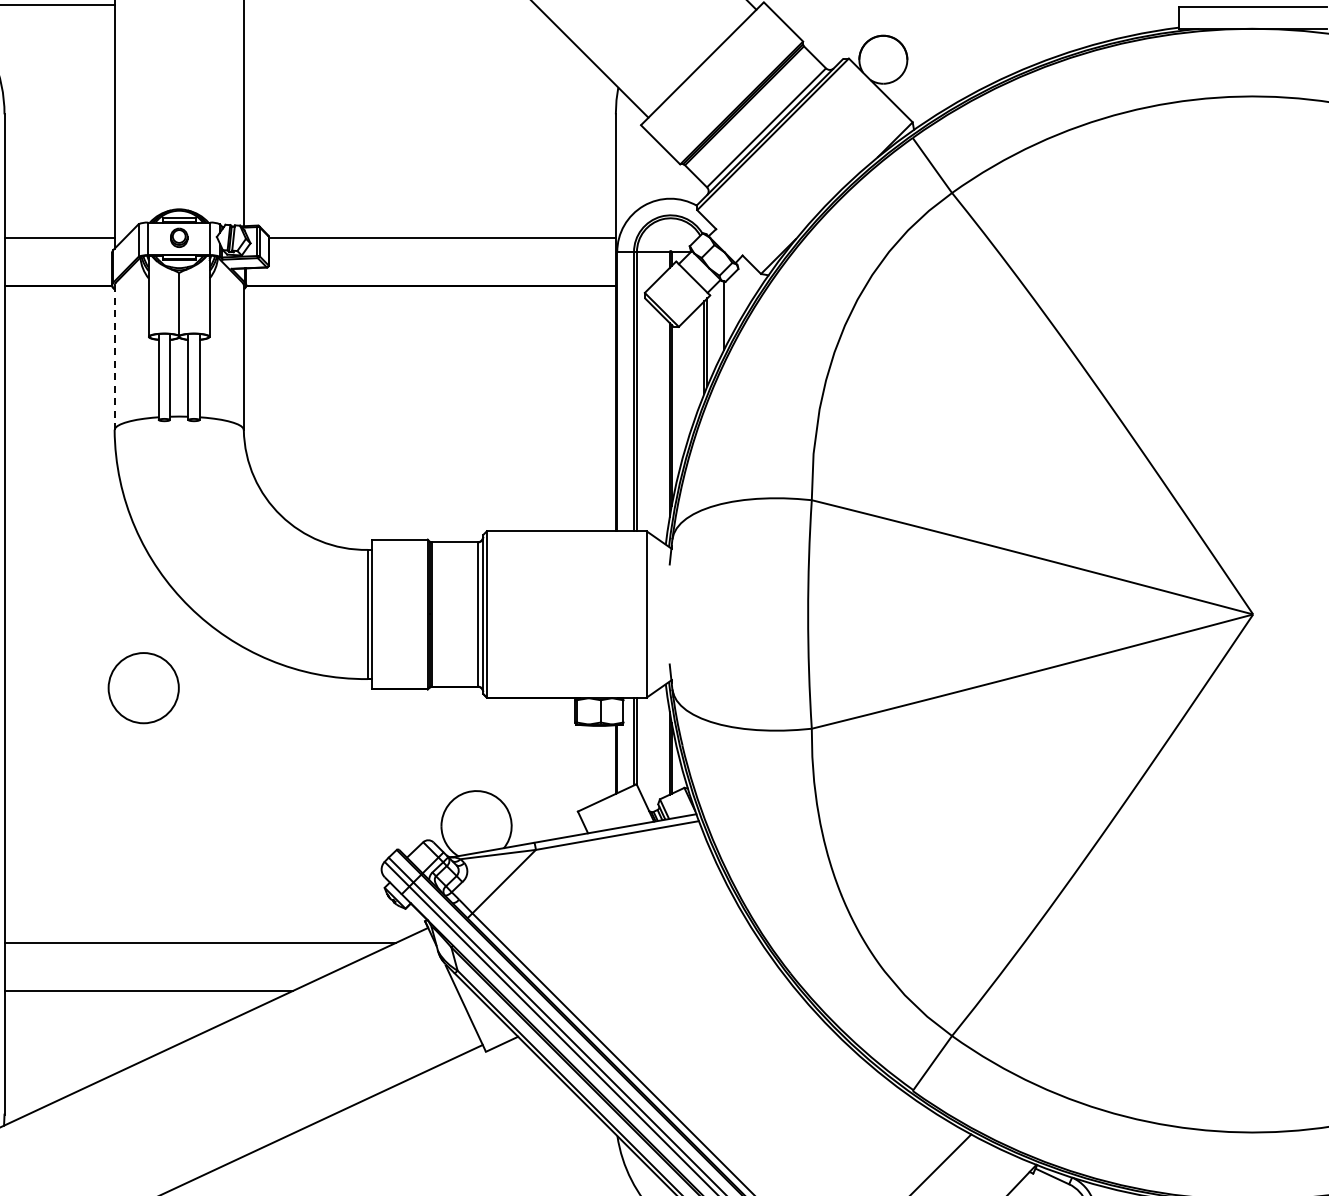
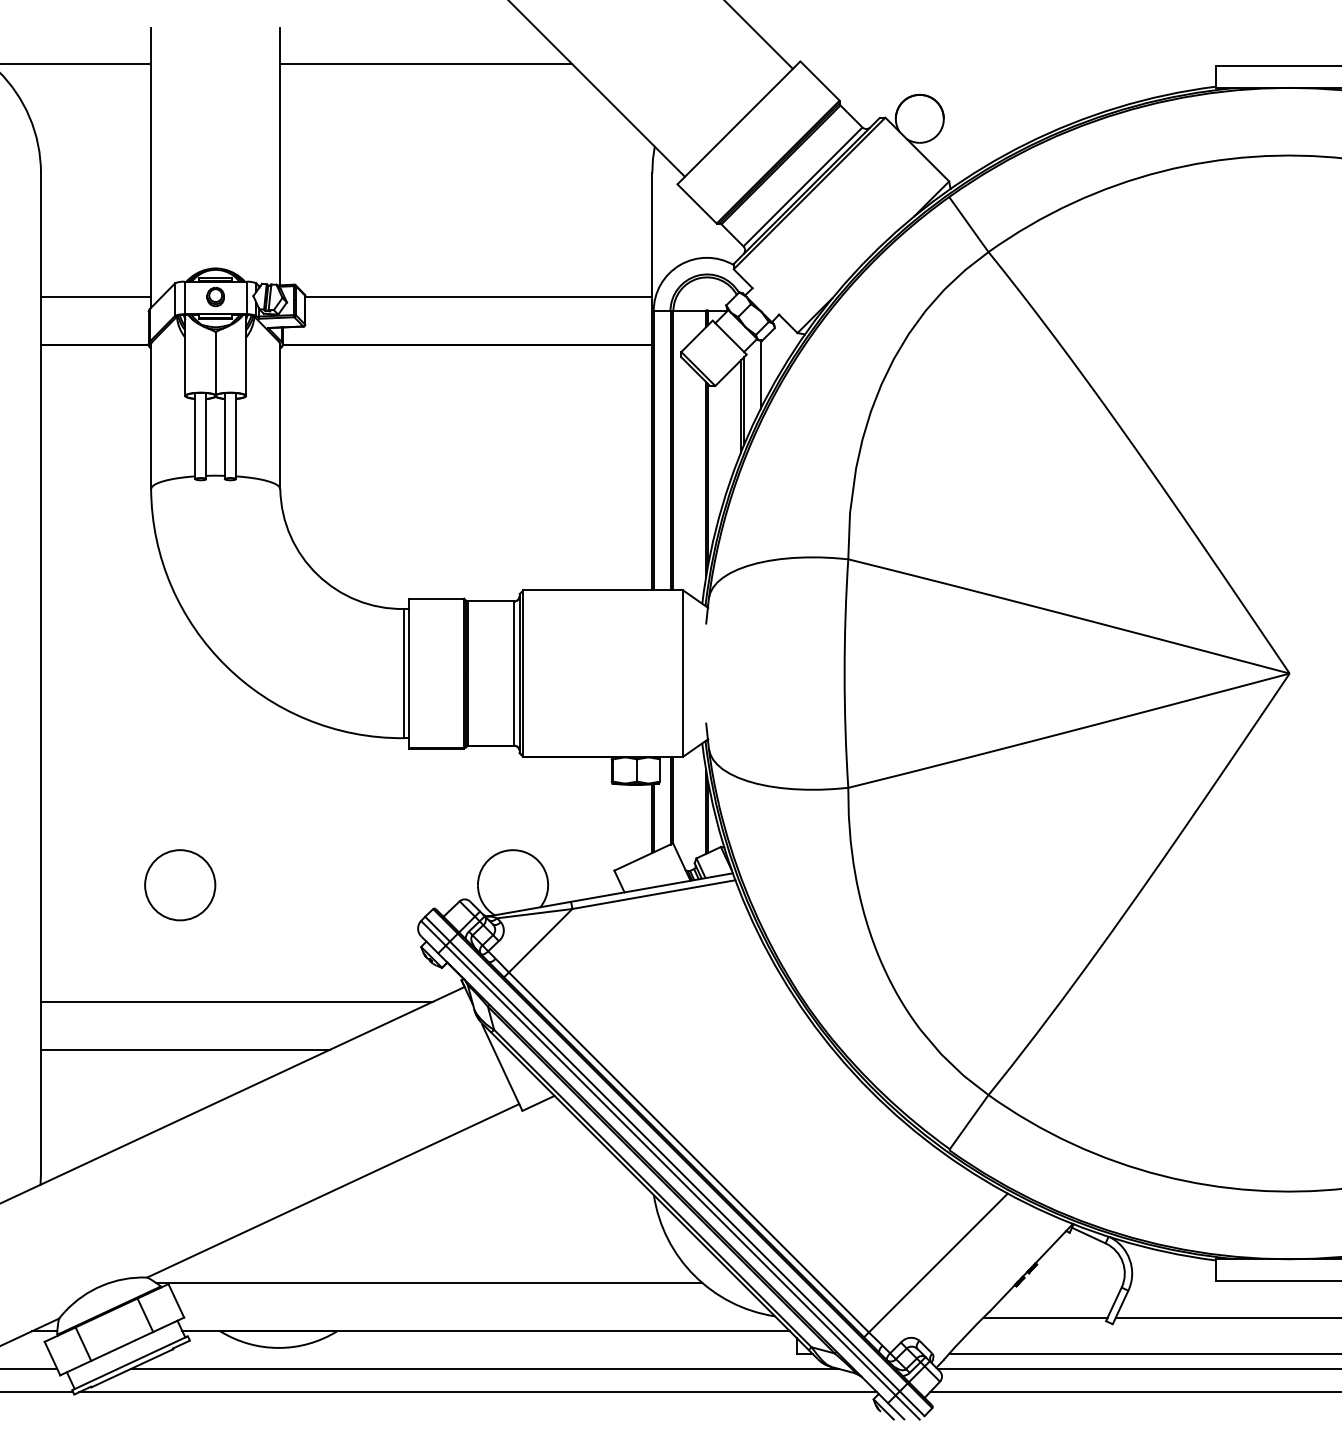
line: (390, 5) -> (426, 64), added
line: (115, 358) -> (151, 417), dashed -> solid
circle: (144, 688) -> (180, 885), moved

